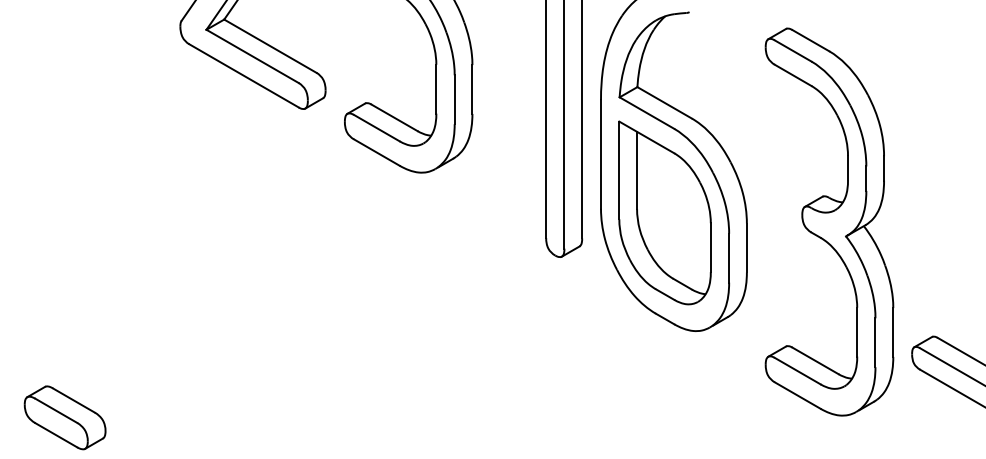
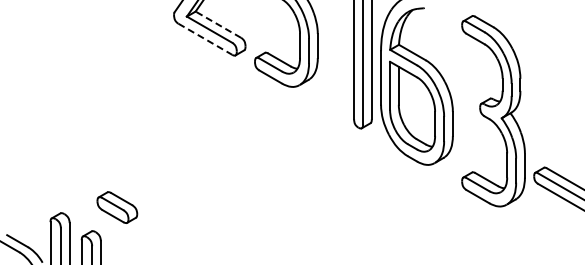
line: (268, 45) -> (217, 24), solid -> dashed
line: (244, 76) -> (205, 39), solid -> dashed

